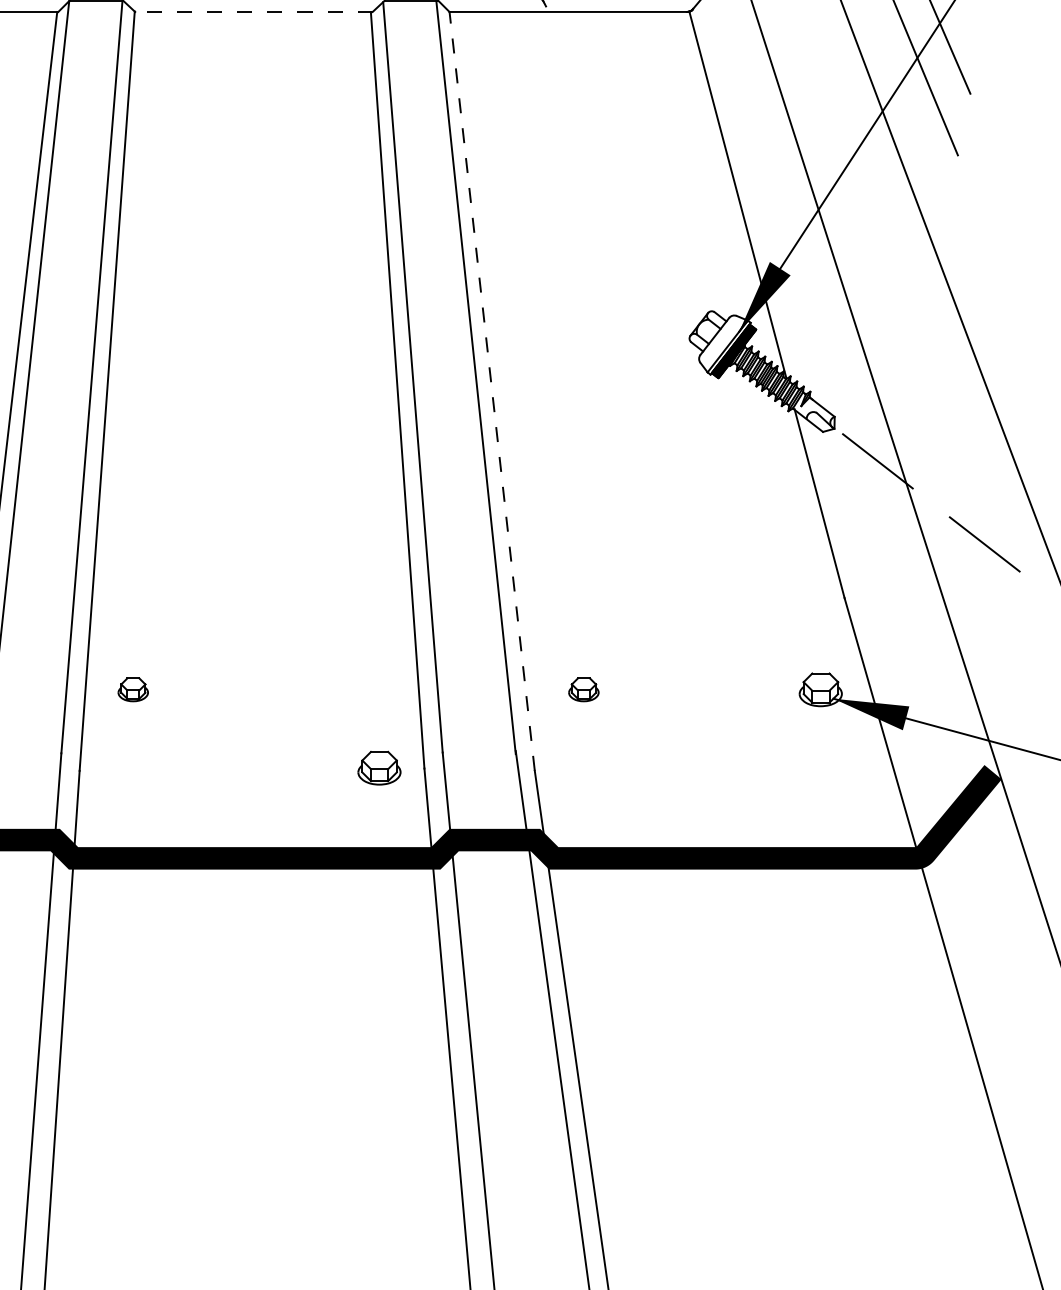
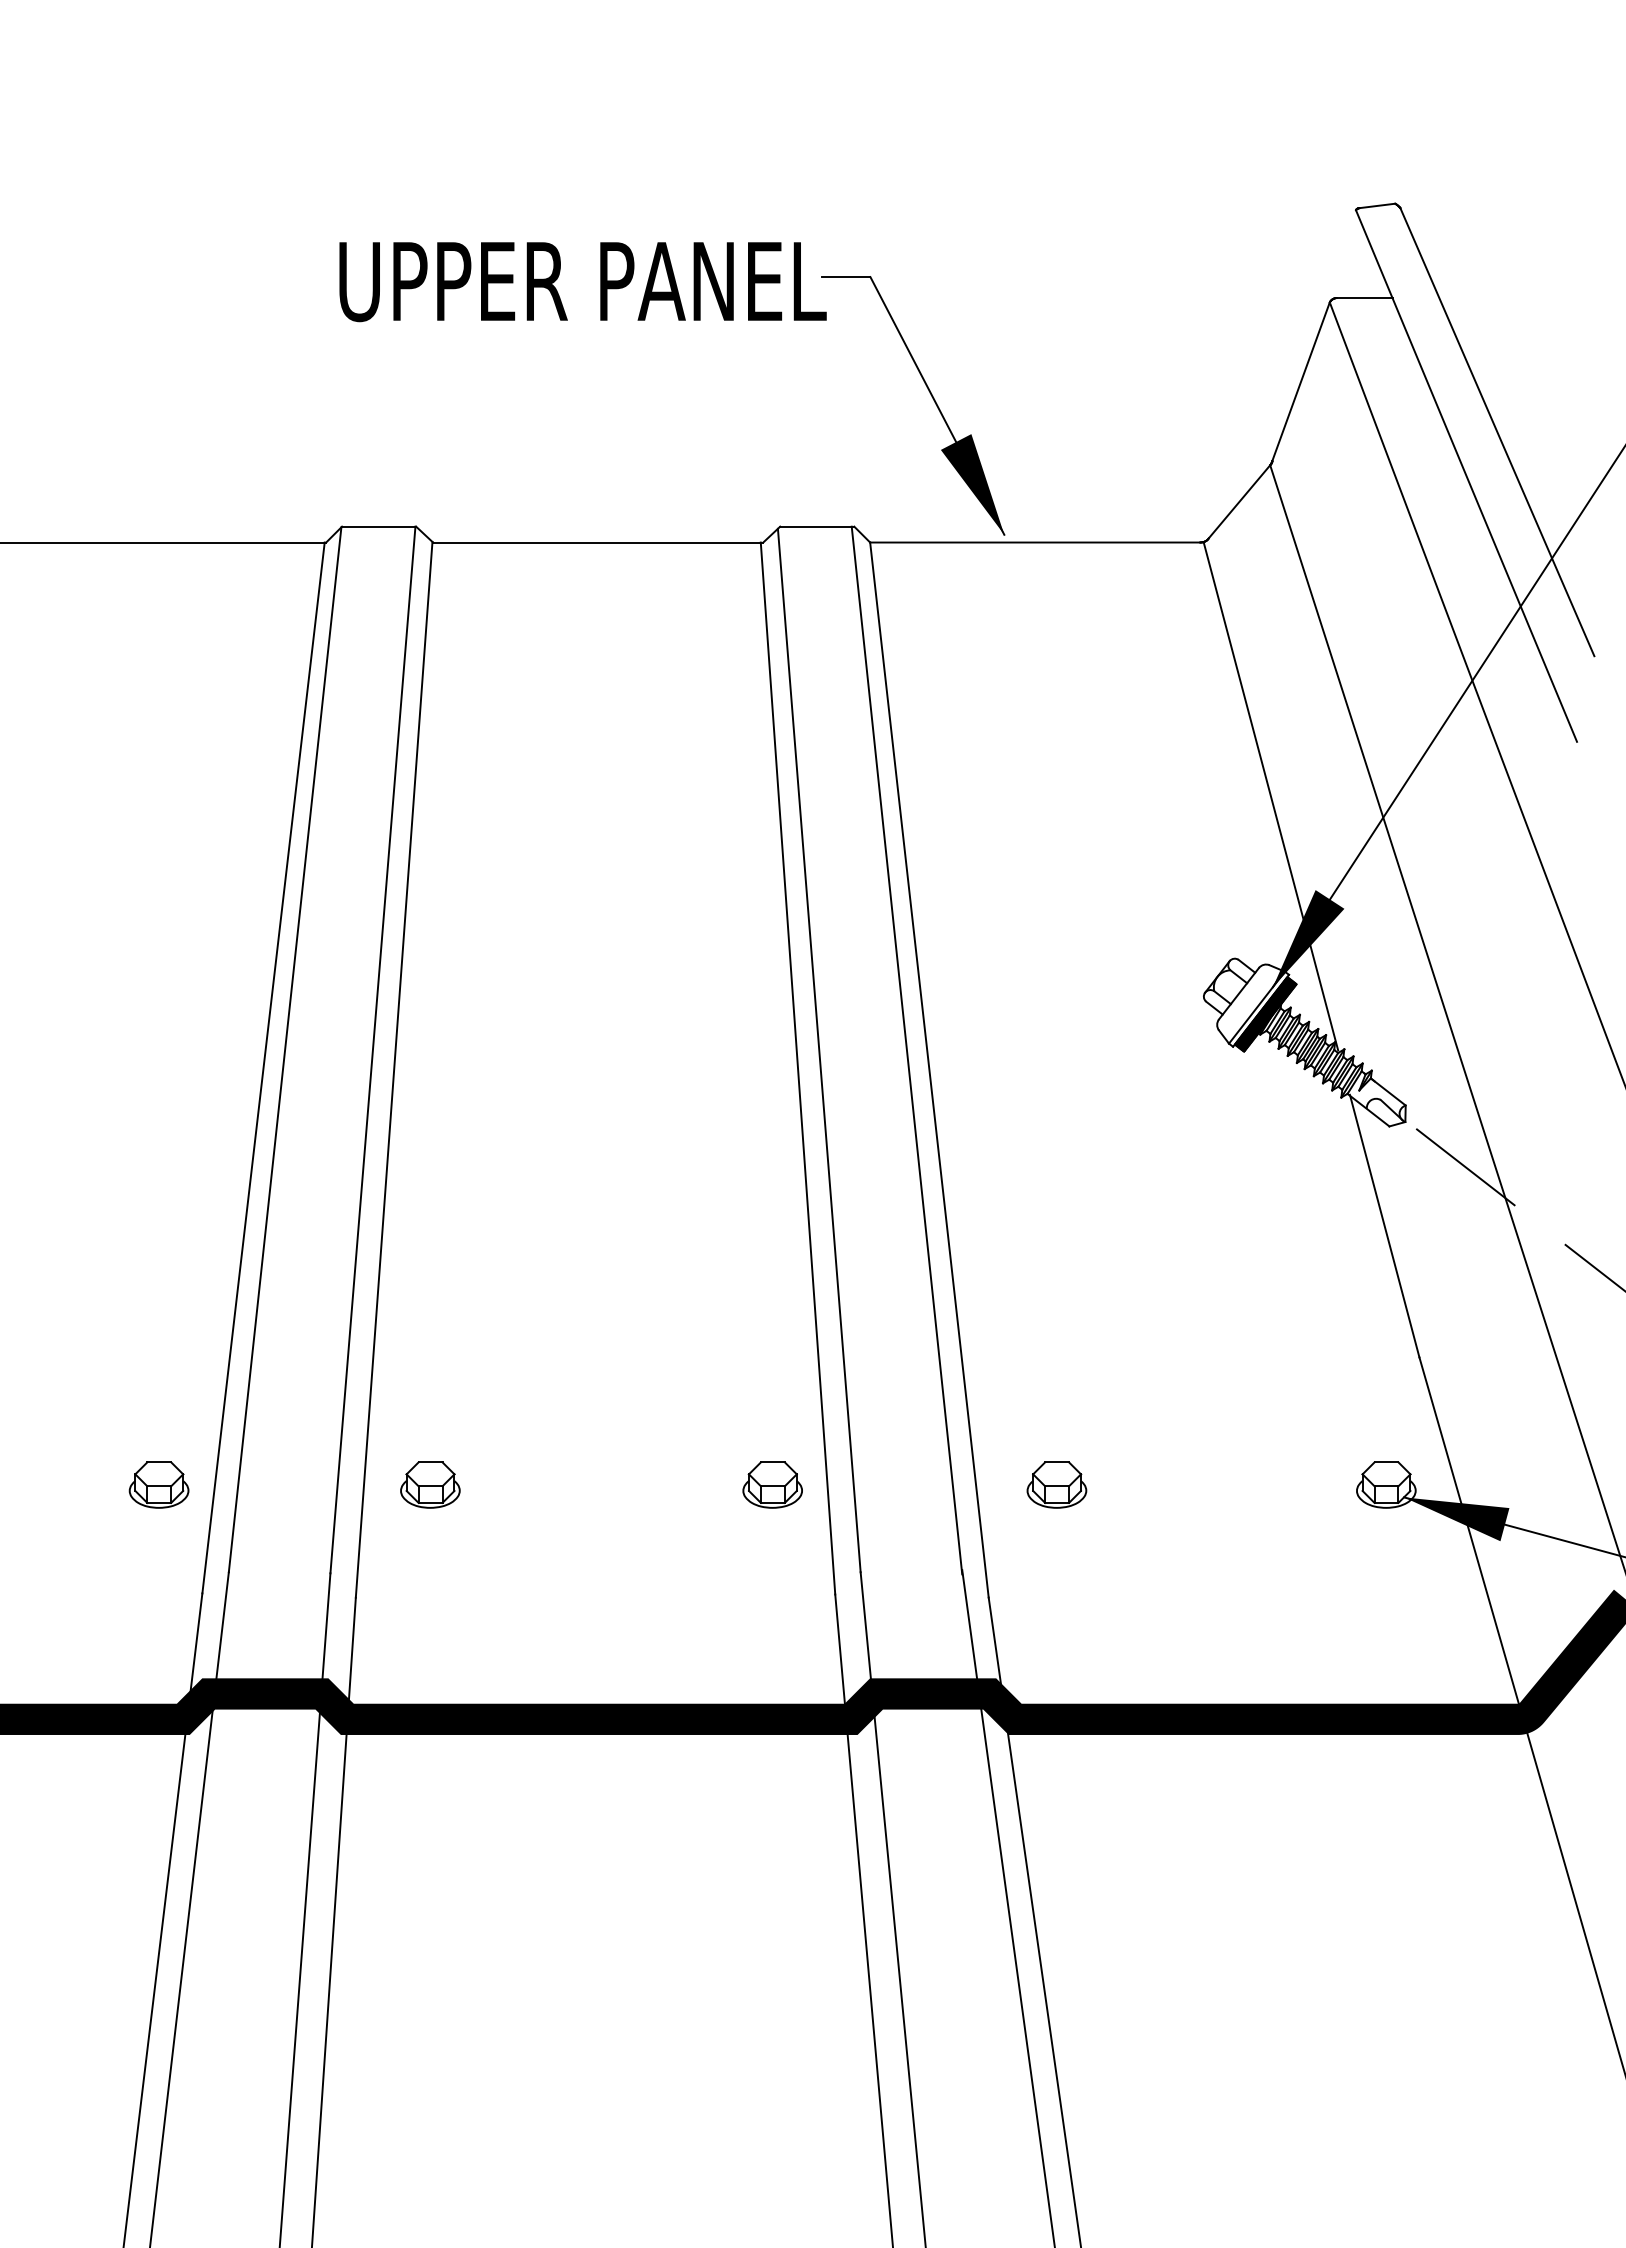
line: (253, 11) -> (597, 542), dashed -> solid
line: (492, 391) -> (929, 1070), dashed -> solid
part: (133, 689) -> (430, 1484), size x1.43
part: (583, 689) -> (1056, 1484), size x1.43
part: (379, 767) -> (772, 1484), moved

